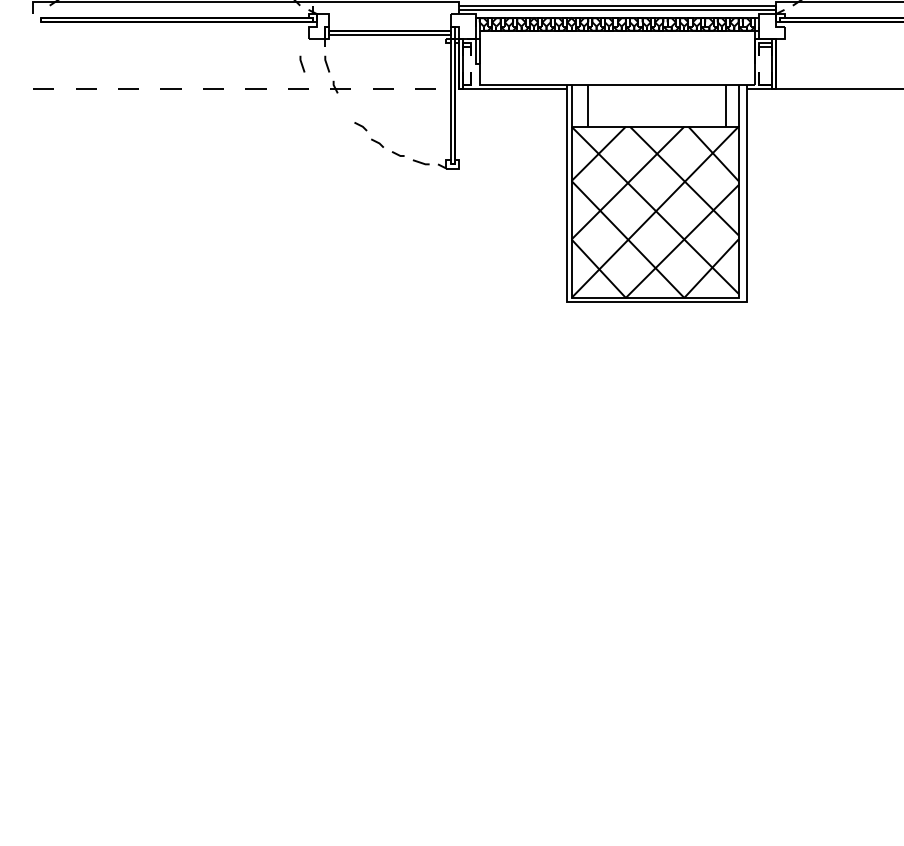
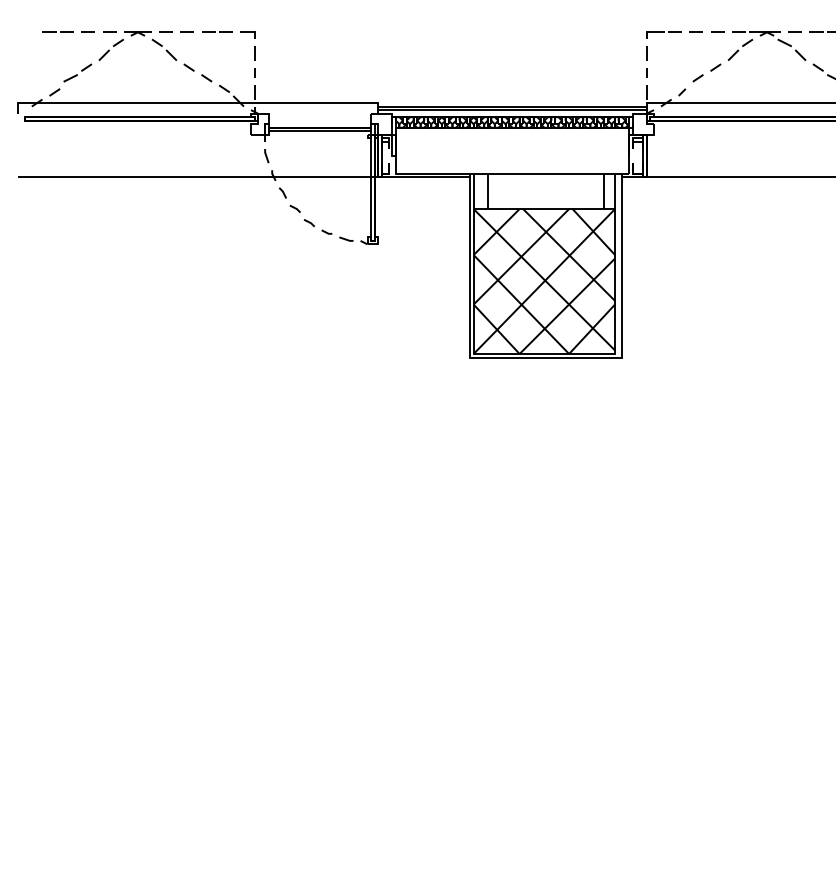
line: (302, 64) -> (245, 156), removed
line: (246, 89) -> (198, 177), dashed -> solid
line: (345, 107) -> (282, 192), added

